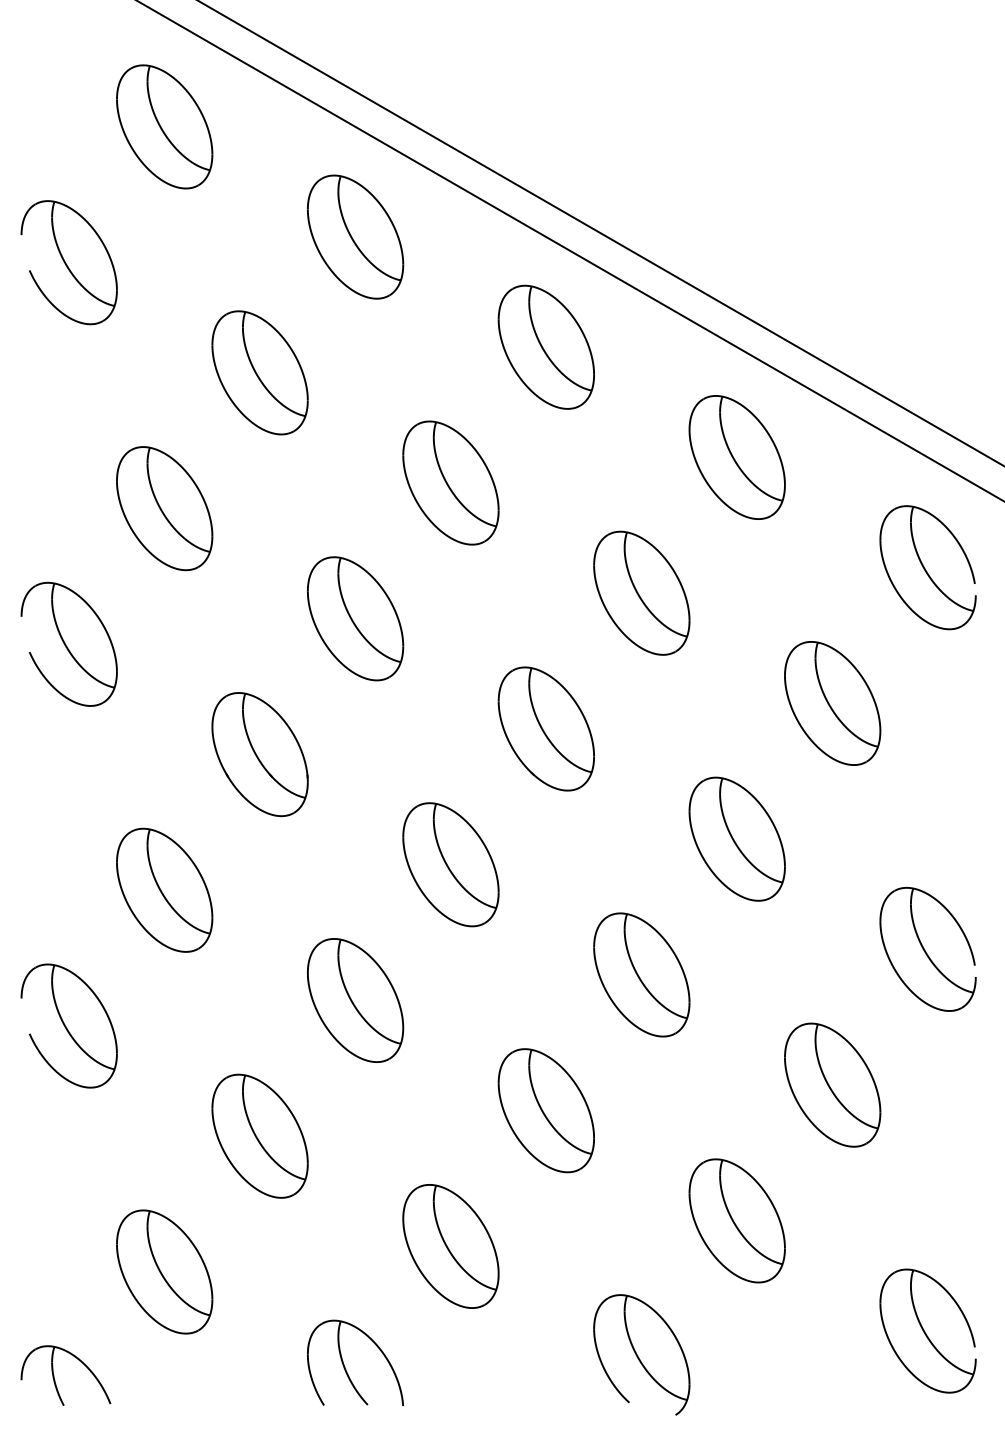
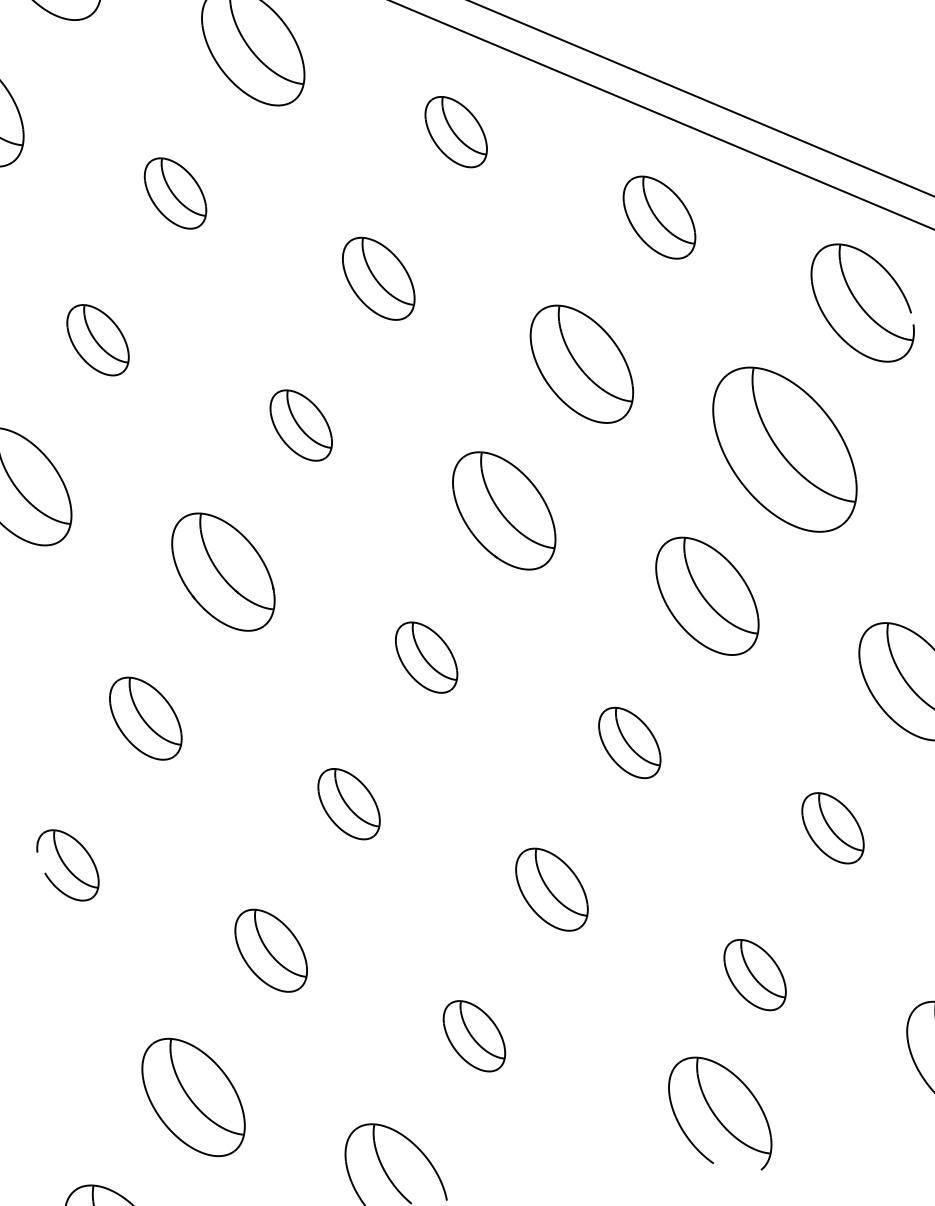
part: (545, 346) -> (455, 131), size x0.6
part: (259, 372) -> (174, 193), size x0.6
part: (736, 457) -> (658, 217), size x0.7
part: (450, 482) -> (378, 278), size x0.7
part: (164, 508) -> (97, 340), size x0.6
part: (355, 618) -> (301, 425), size x0.6
part: (832, 703) -> (784, 449), size x1.4
part: (450, 864) -> (426, 657), size x0.6
part: (164, 889) -> (145, 718), size x0.7
part: (641, 974) -> (629, 742), size x0.6
part: (355, 1000) -> (348, 804), size x0.6
part: (68, 1025) -> (67, 864), size x0.6
part: (832, 1084) -> (832, 827), size x0.6
part: (545, 1110) -> (551, 889), size x0.7
part: (259, 1135) -> (270, 950), size x0.7
part: (736, 1220) -> (754, 974), size x0.6
part: (450, 1246) -> (473, 1036), size x0.6
part: (641, 1354) -> (719, 1114), moved

